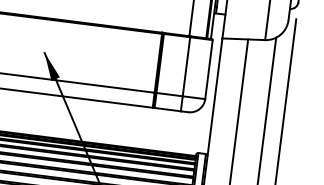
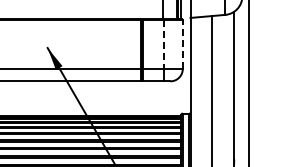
line: (186, 67) -> (164, 45), solid -> dashed
line: (208, 69) -> (182, 44), solid -> dashed

